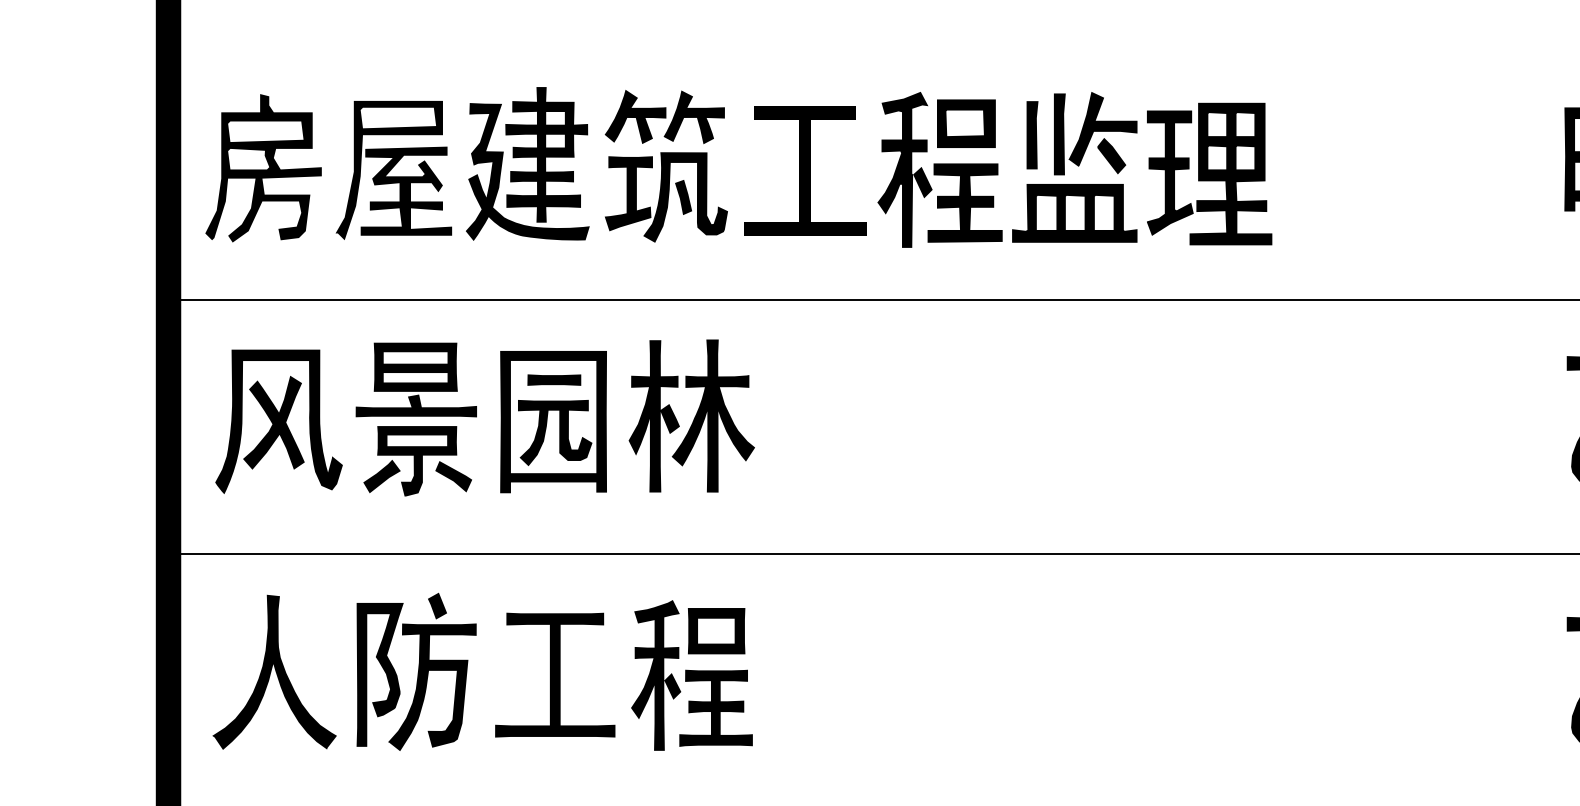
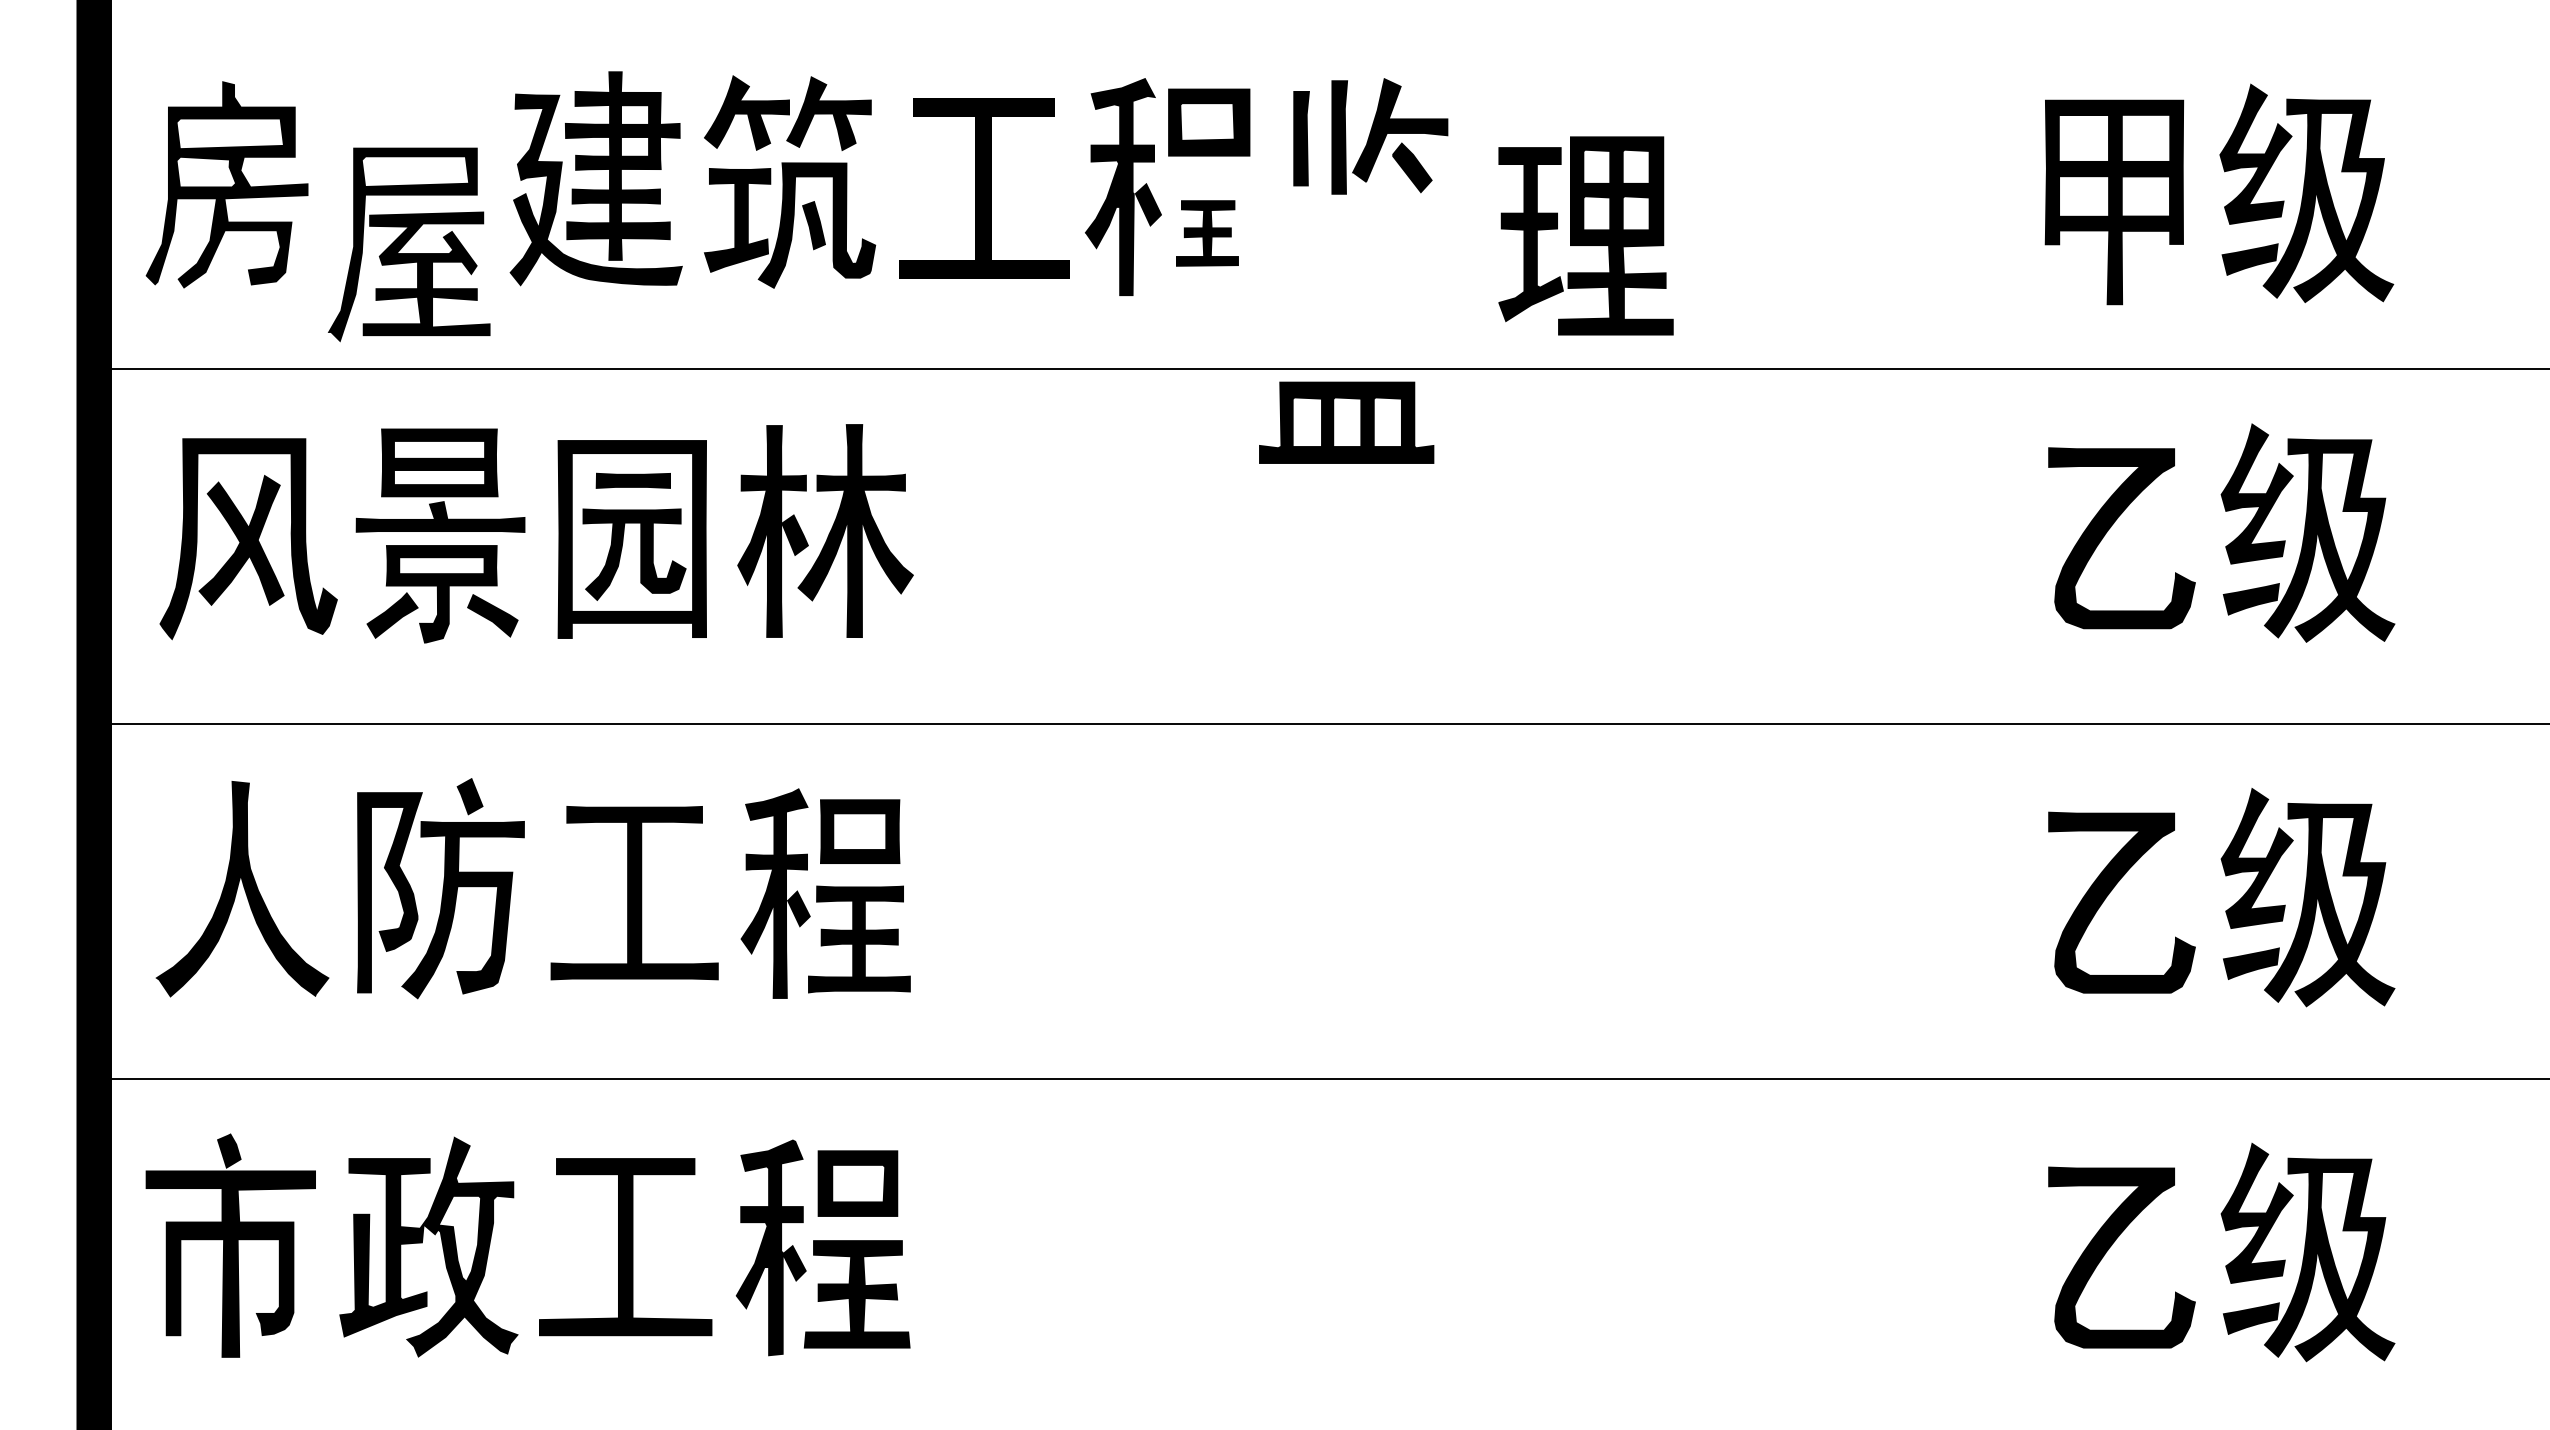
part: (394, 170) -> (409, 244), moved
part: (1209, 173) -> (1585, 235), moved
part: (965, 203) -> (1207, 233), size x0.6
part: (1074, 213) -> (1346, 422), moved

